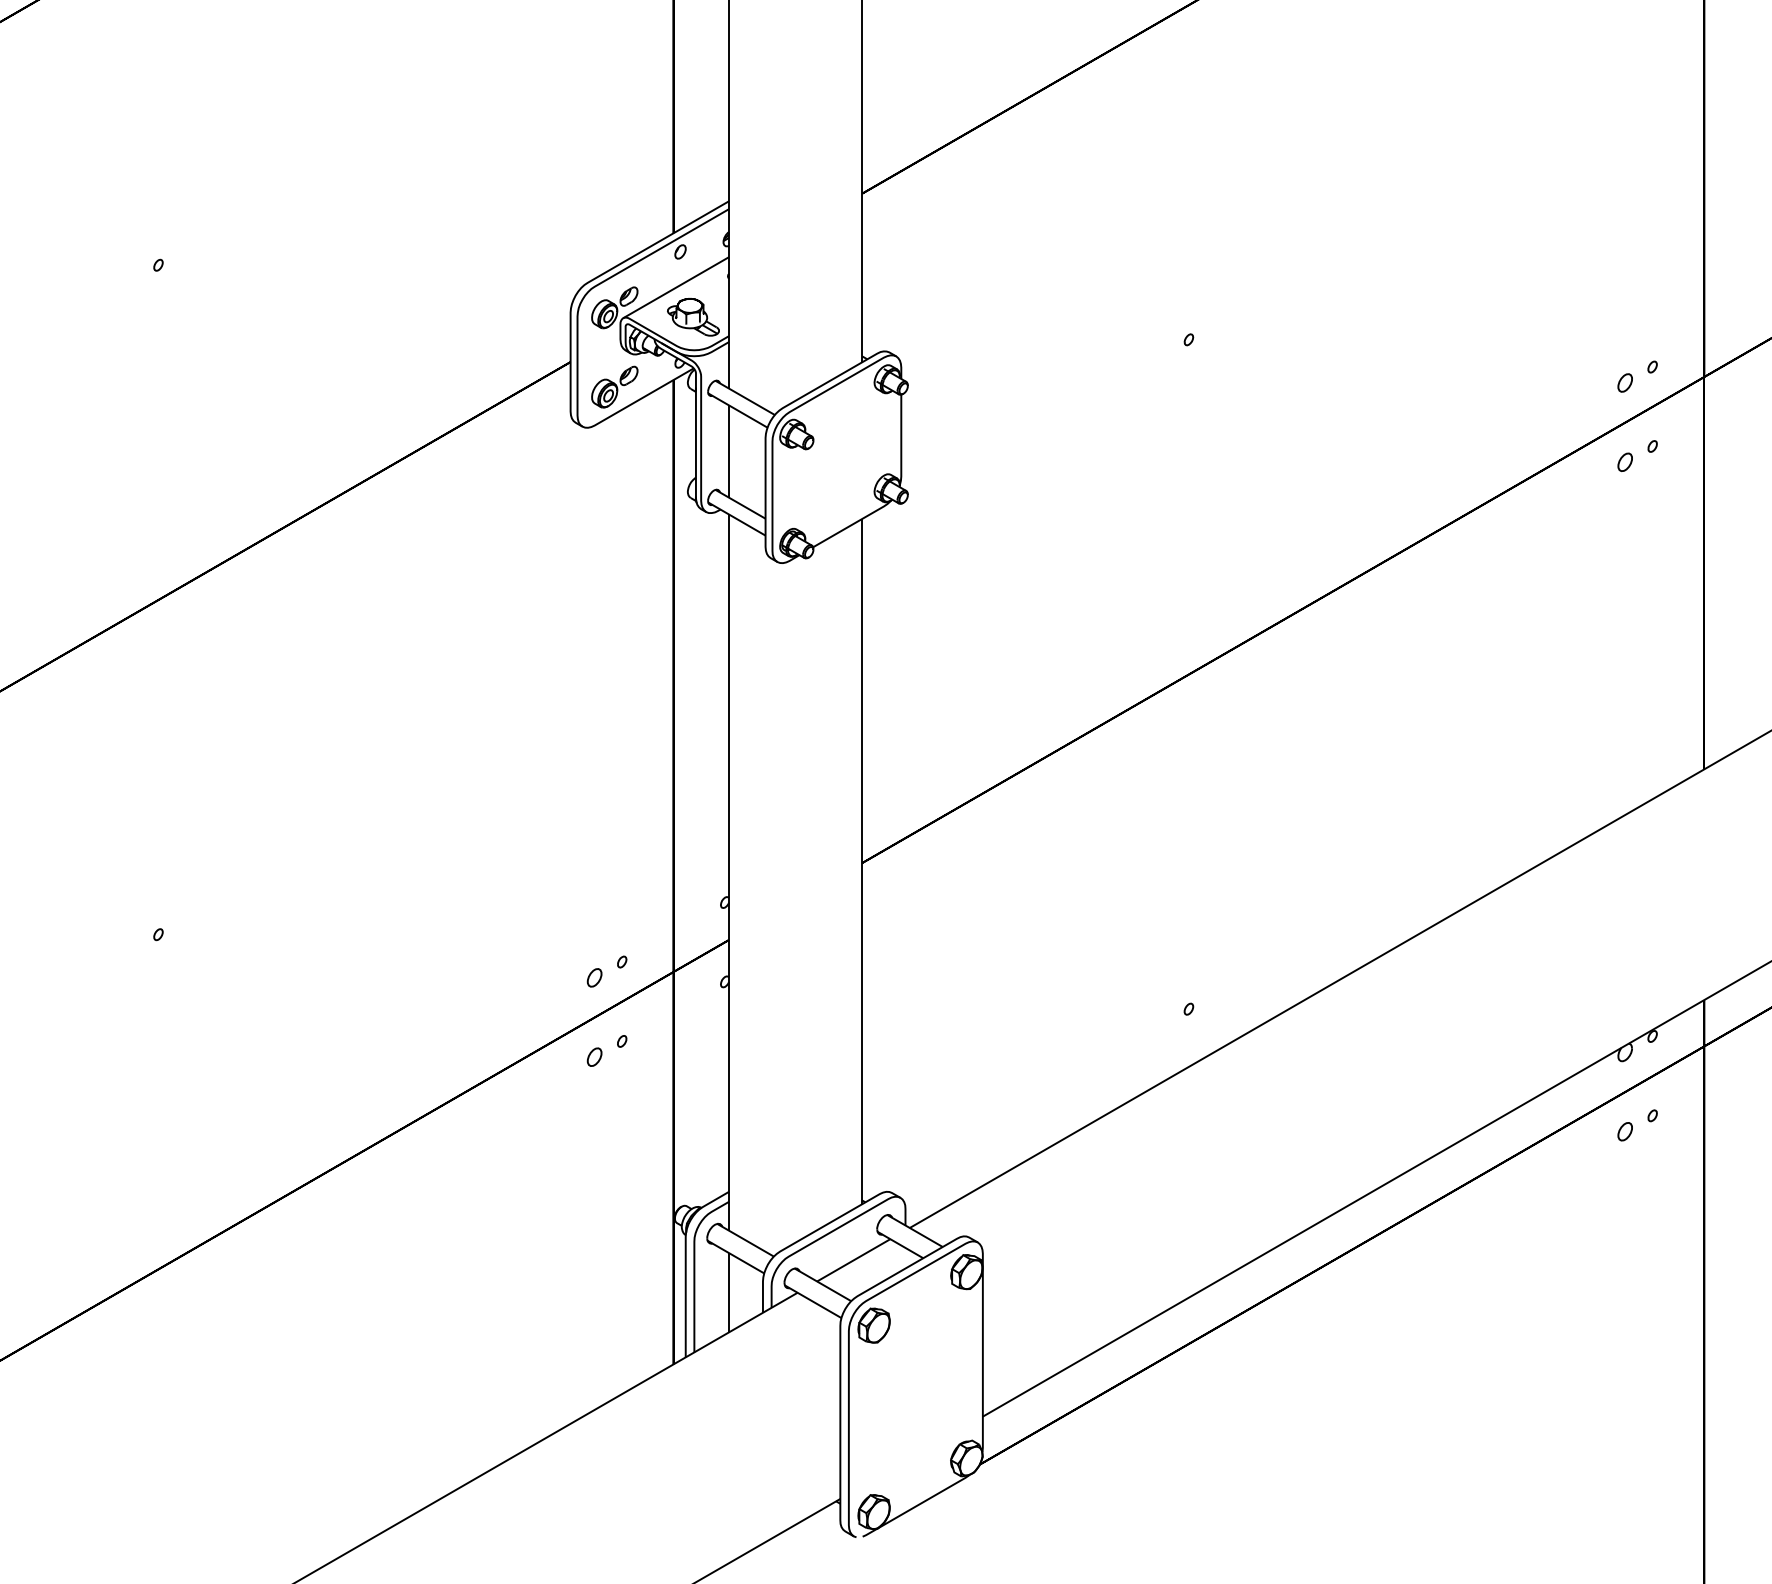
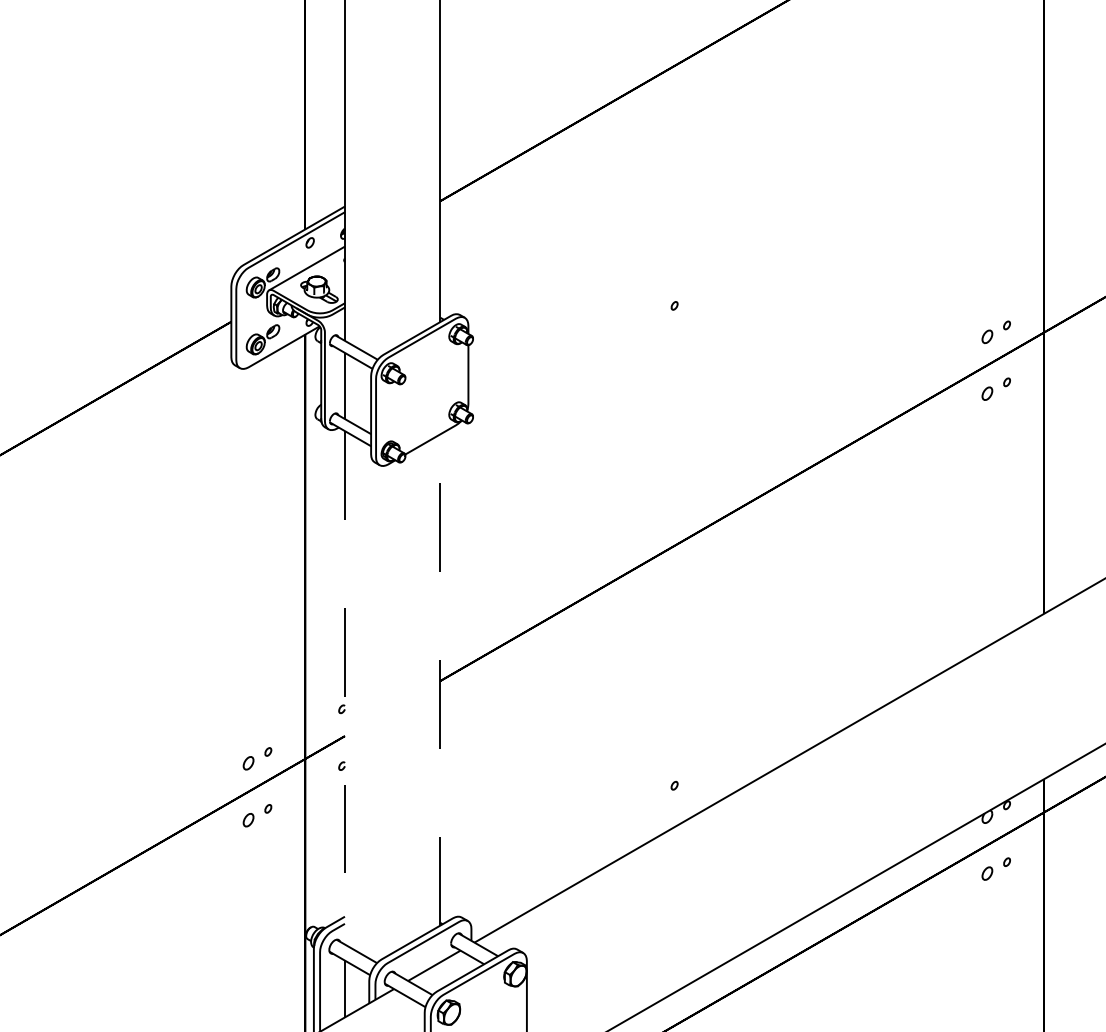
line: (862, 861) -> (440, 679), solid -> dashed
line: (729, 873) -> (345, 688), solid -> dashed

